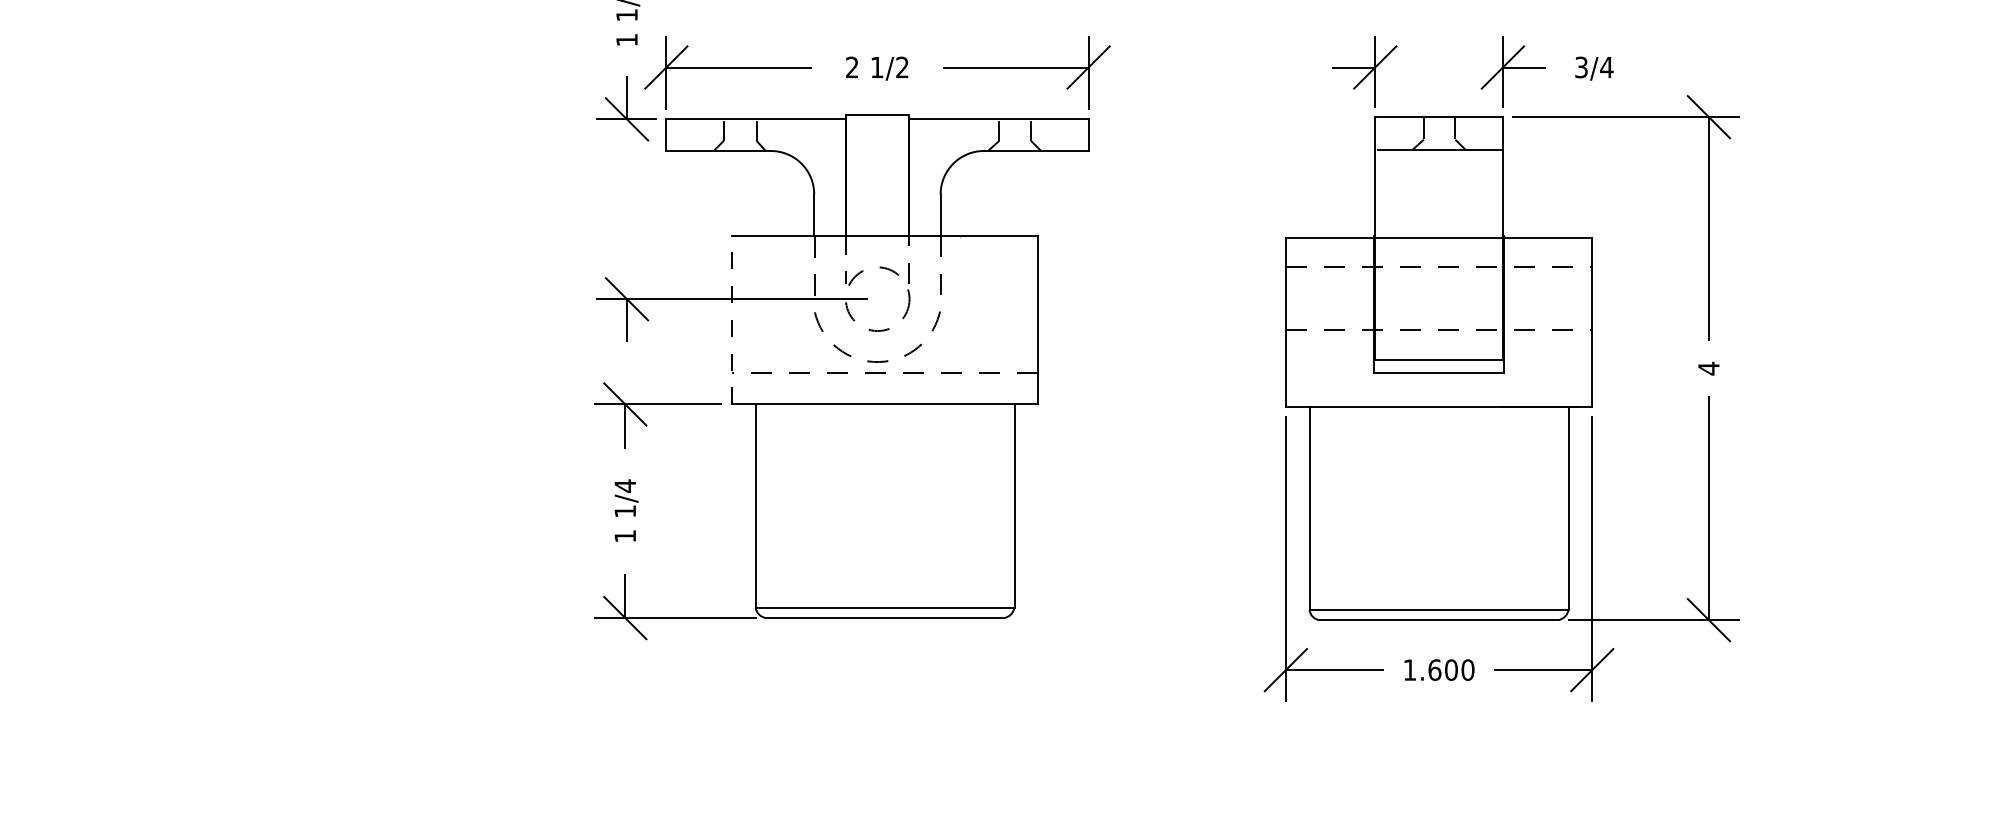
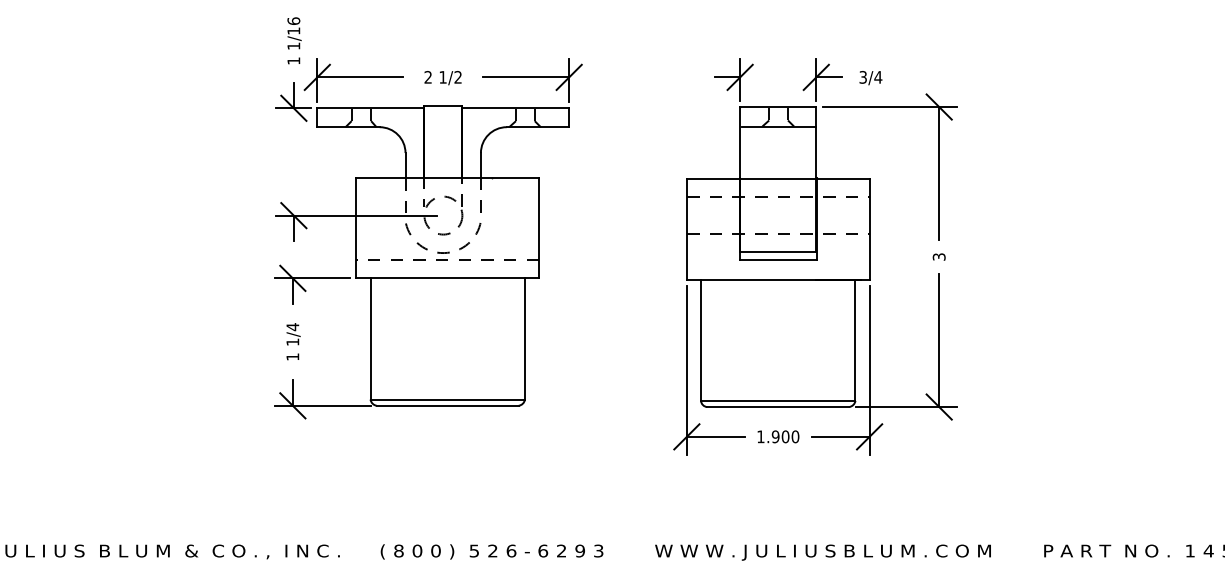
line: (732, 319) -> (356, 227), dashed -> solid
text: (1707, 369) -> (938, 257), 4 -> 3
text: (1434, 669) -> (775, 436), 1.600 -> 1.900

